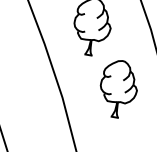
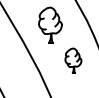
part: (118, 88) -> (73, 60), size x0.7

